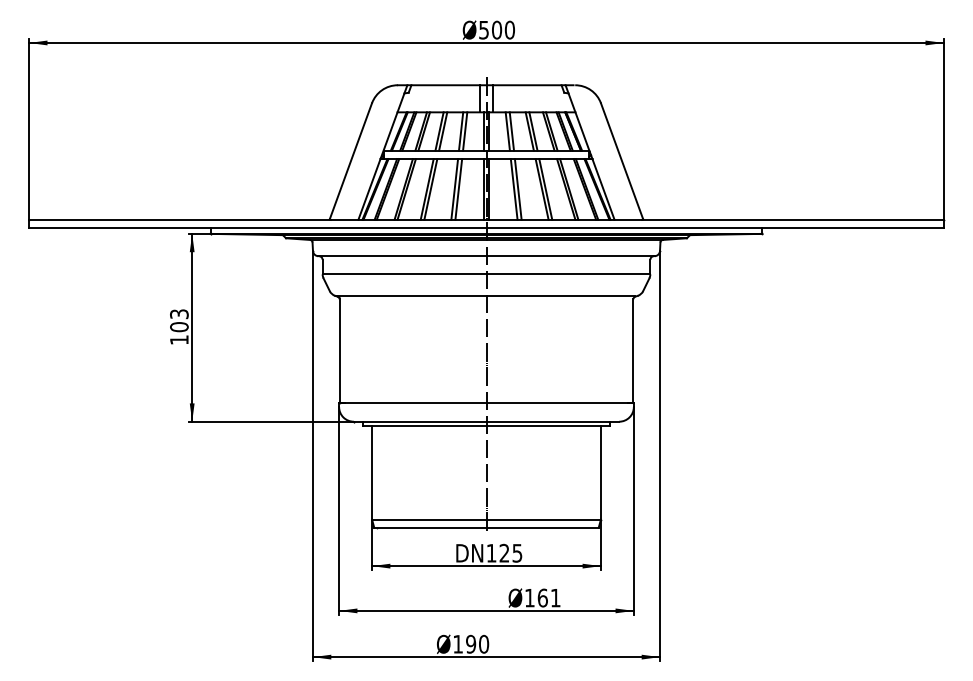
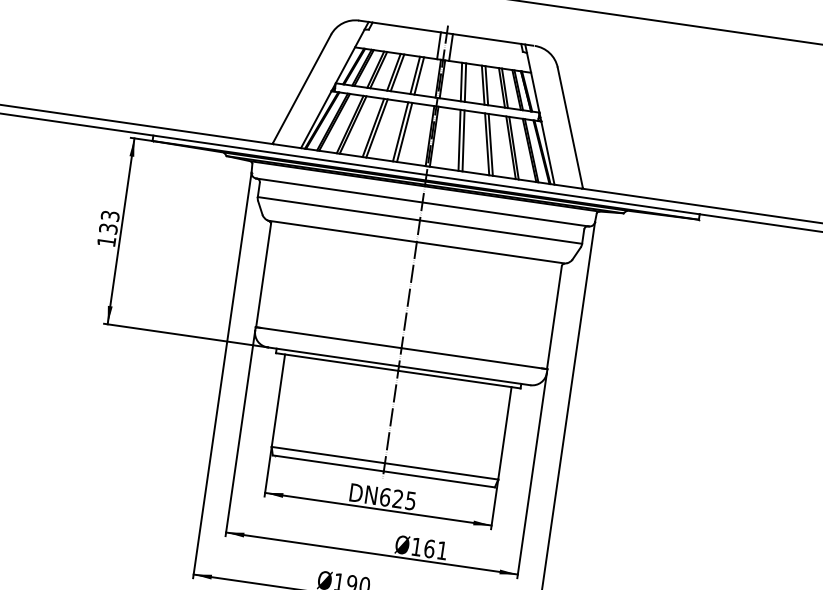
text: (179, 327) -> (108, 229), 103 -> 133
text: (491, 552) -> (385, 496), 125 -> 625

